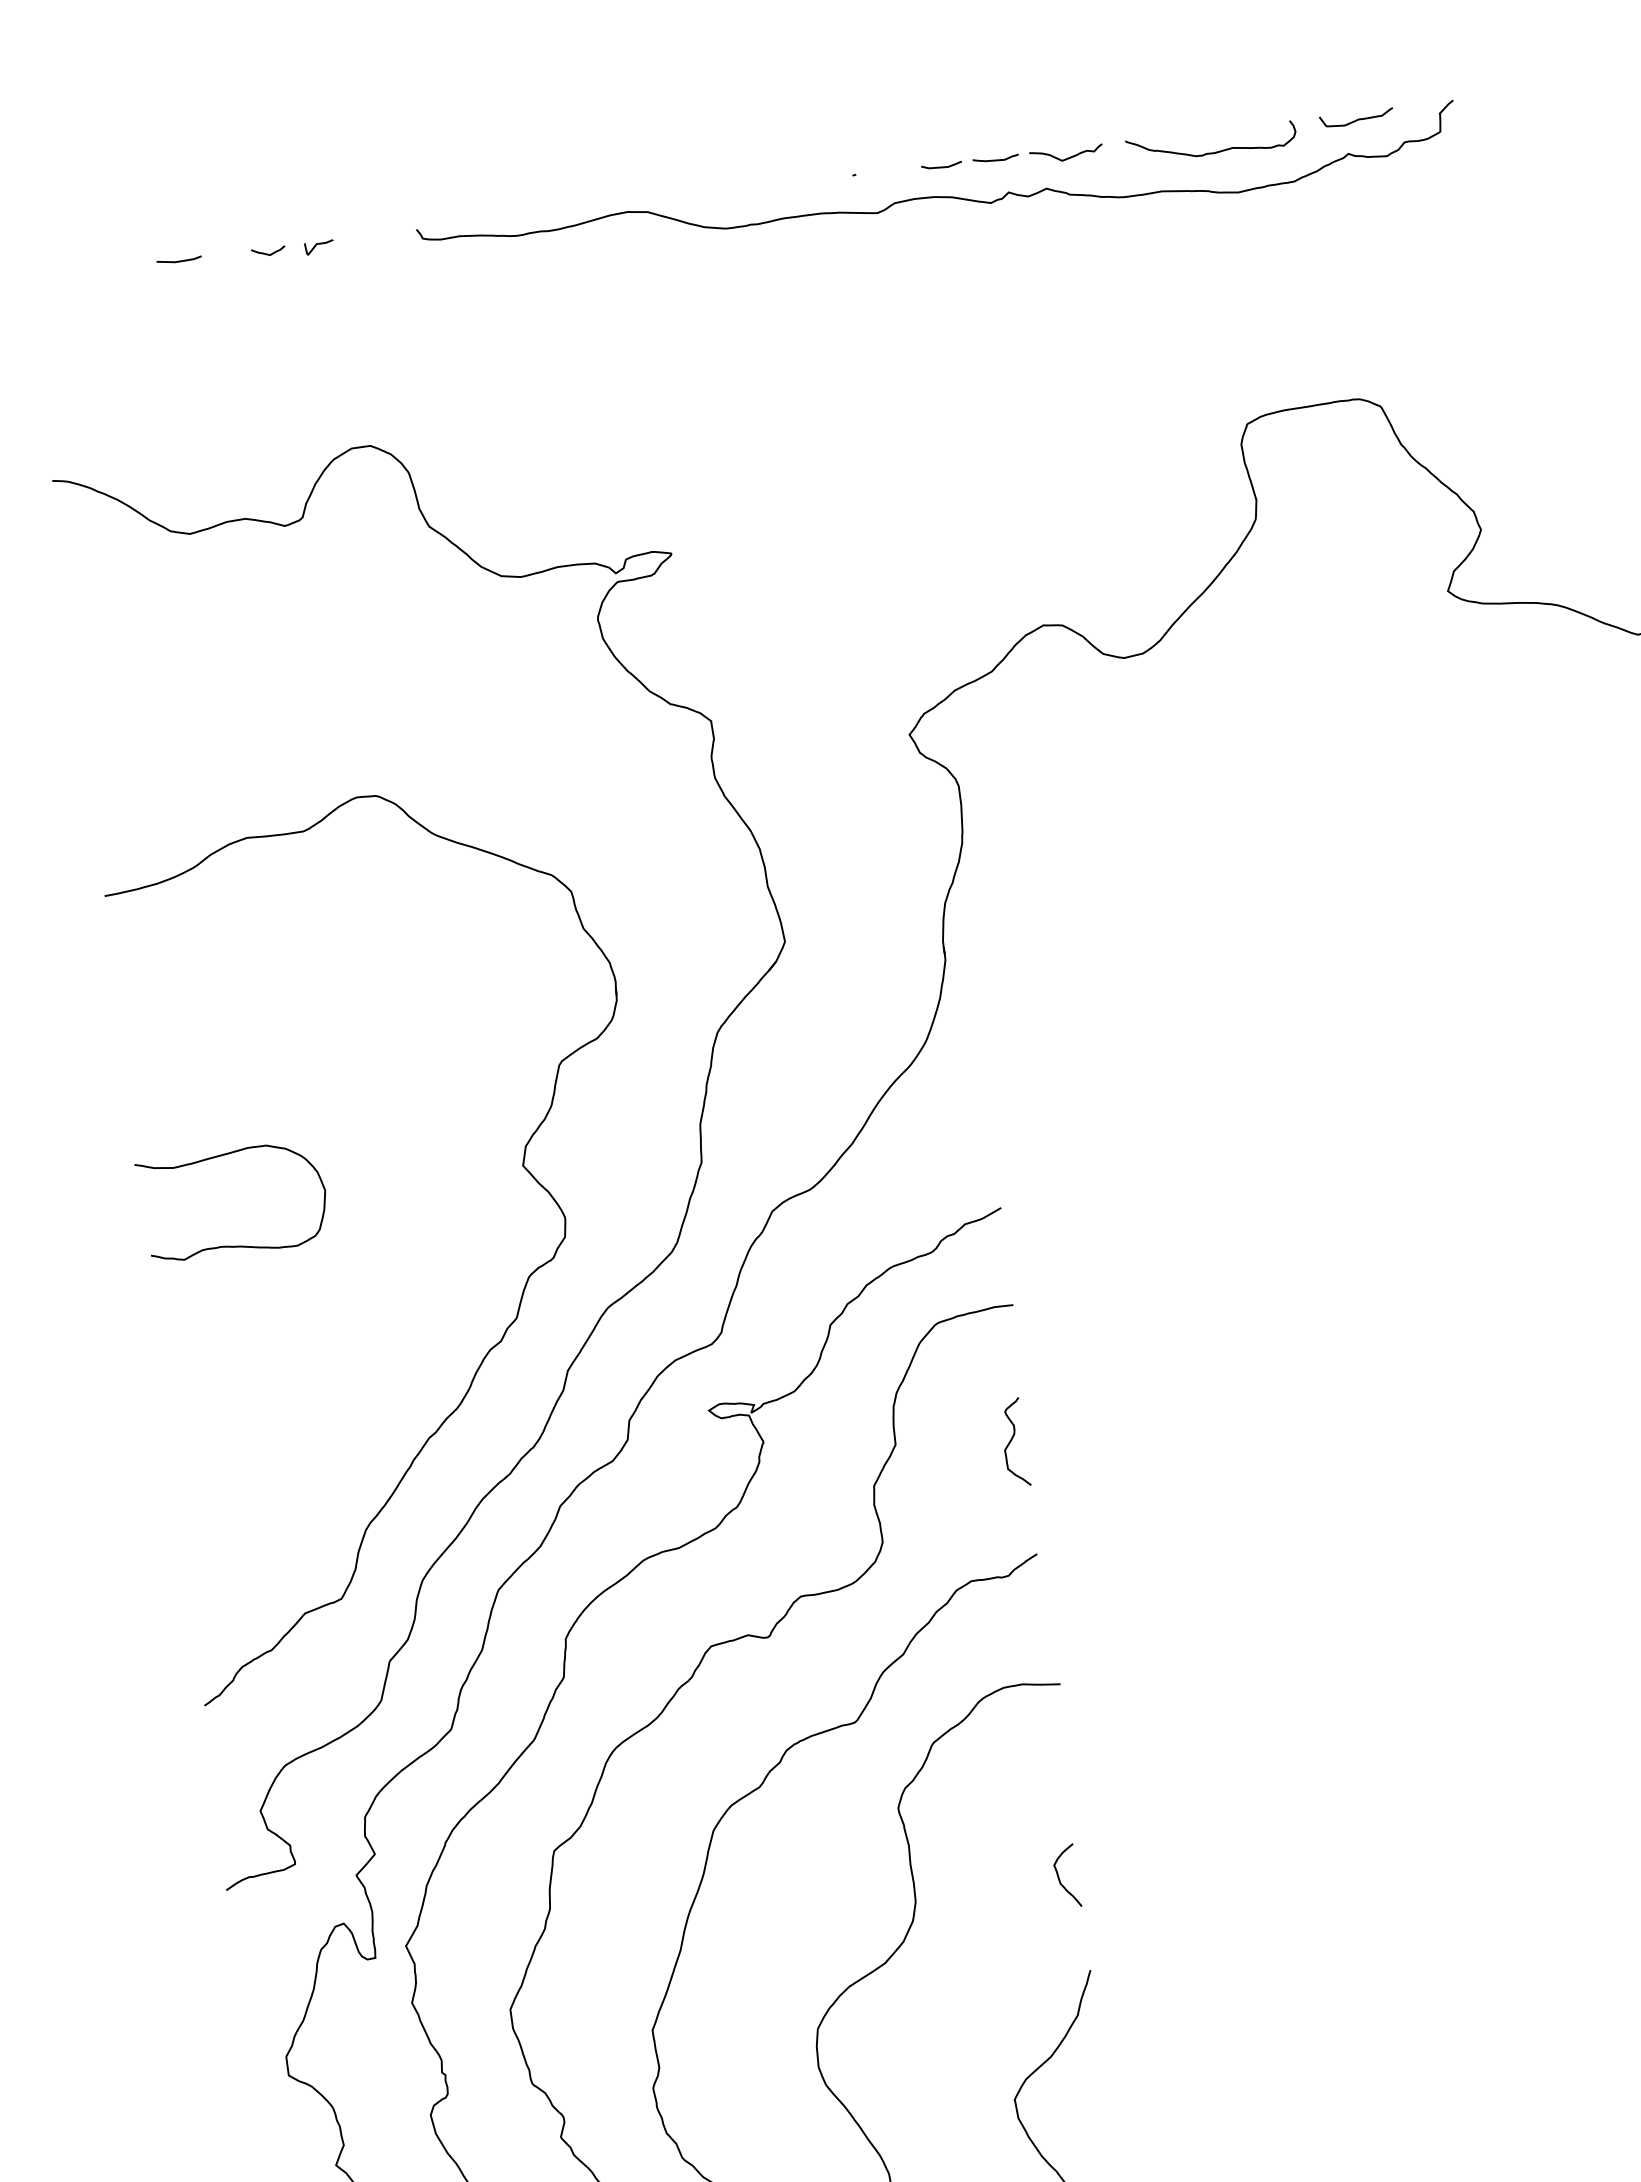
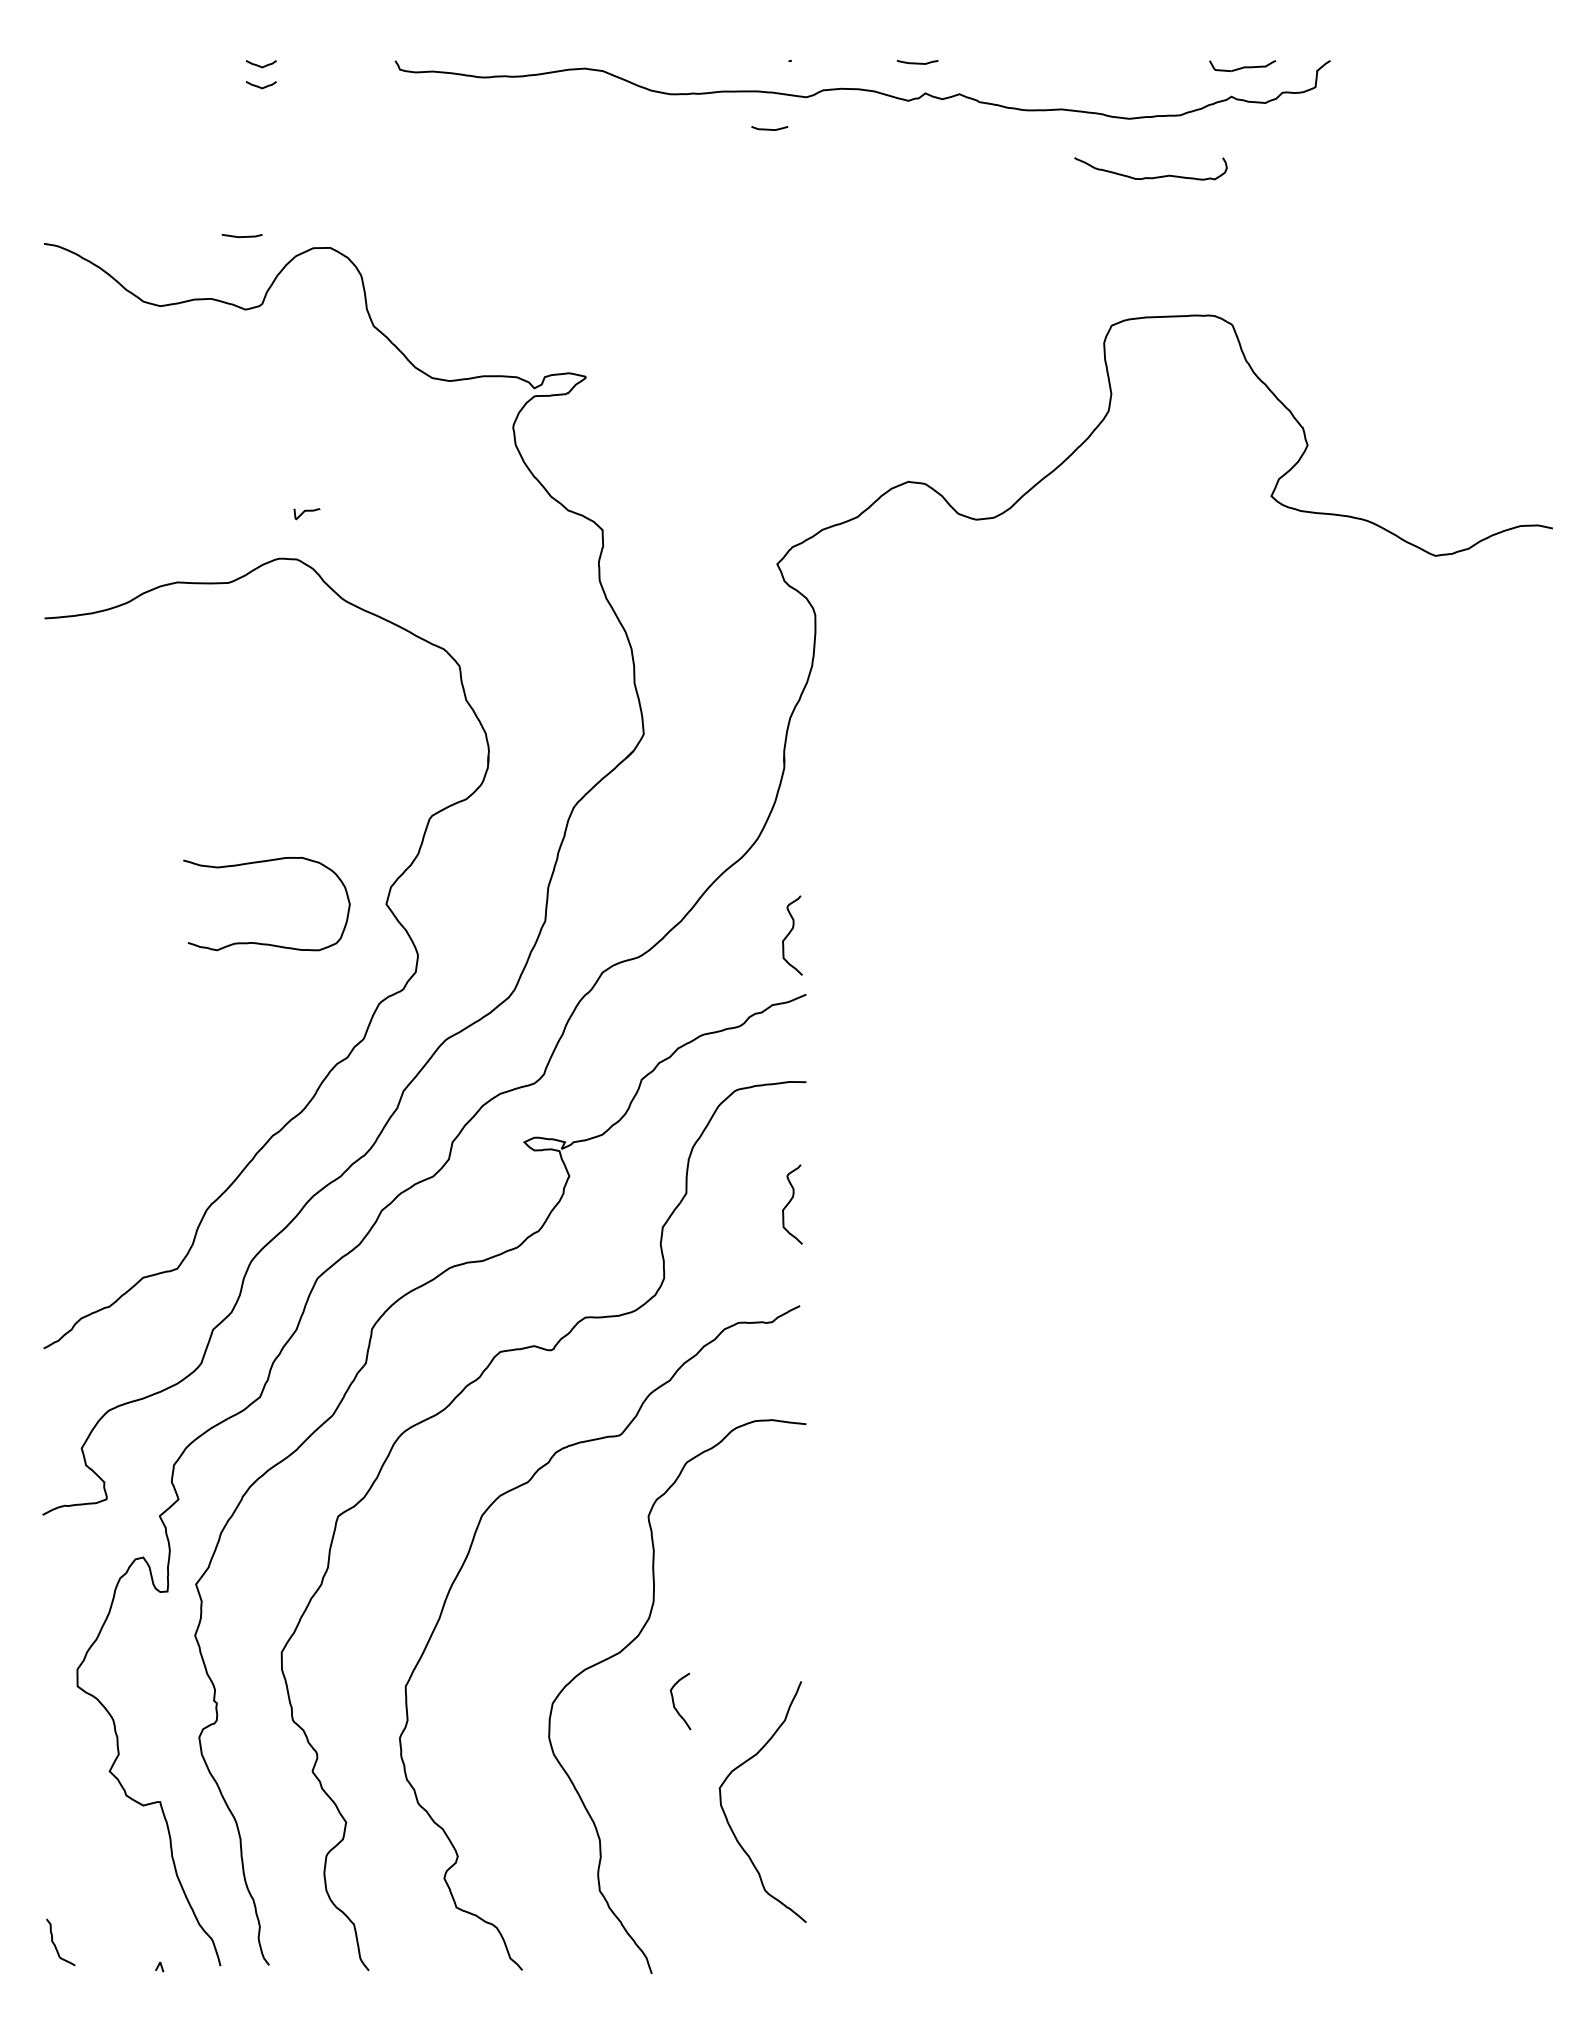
curve: (1212, 152) -> (1150, 177), moved
curve: (1068, 156) -> (982, 68), removed
curve: (941, 166) -> (769, 128), moved
curve: (316, 246) -> (304, 512), moved
curve: (178, 261) -> (241, 236), moved
curve: (270, 276) -> (260, 86), added
curve: (975, 1142) -> (790, 933), added
curve: (230, 1245) -> (259, 942), moved
curve: (1060, 1878) -> (674, 1702), moved

